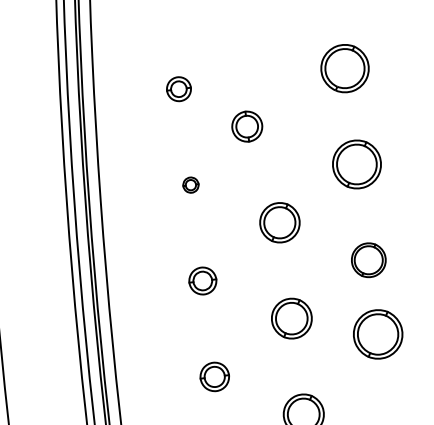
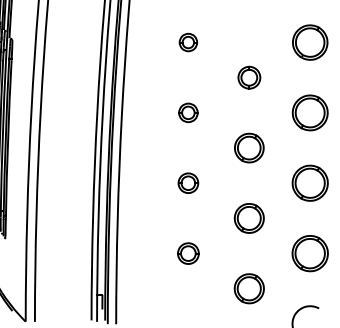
part: (247, 126) -> (249, 77), moved
part: (190, 184) -> (188, 112), size x1.67
part: (367, 259) -> (309, 182), size x1.43
part: (377, 334) -> (309, 253), moved

